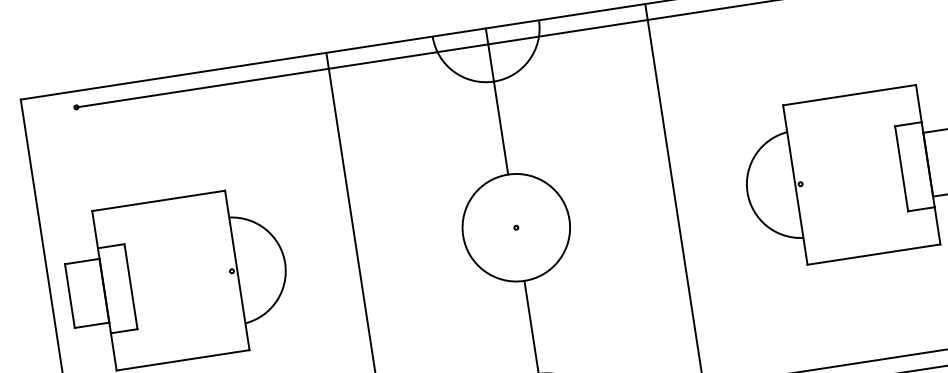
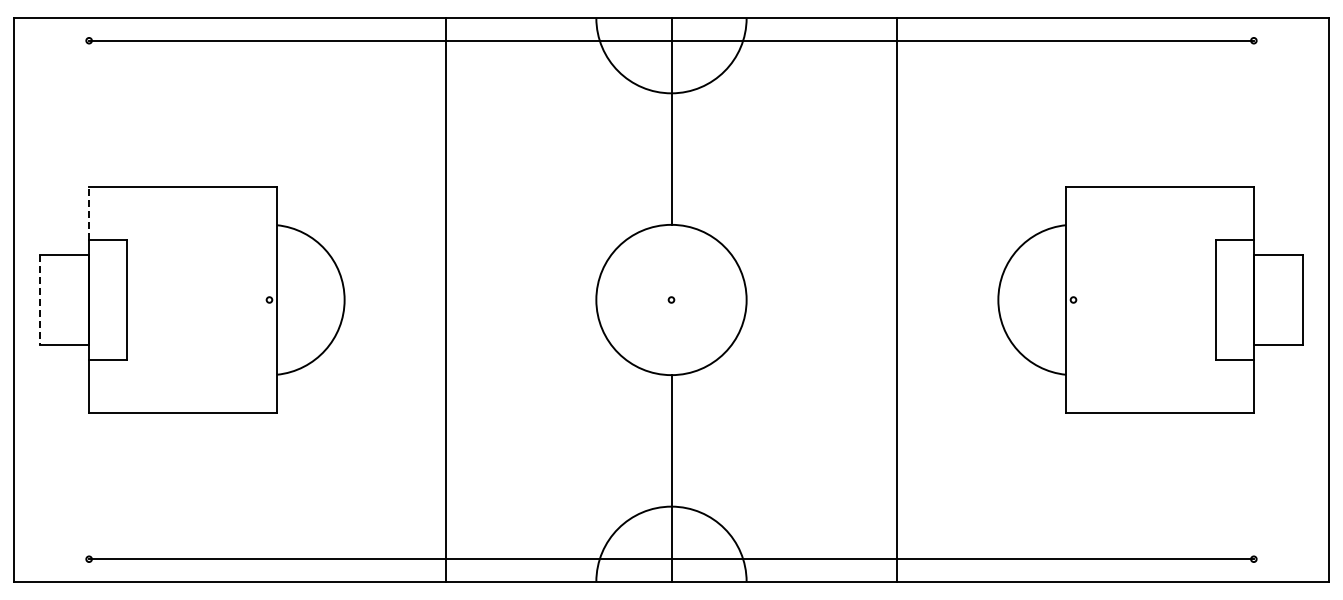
line: (95, 229) -> (89, 213), solid -> dashed
line: (70, 296) -> (40, 300), solid -> dashed

